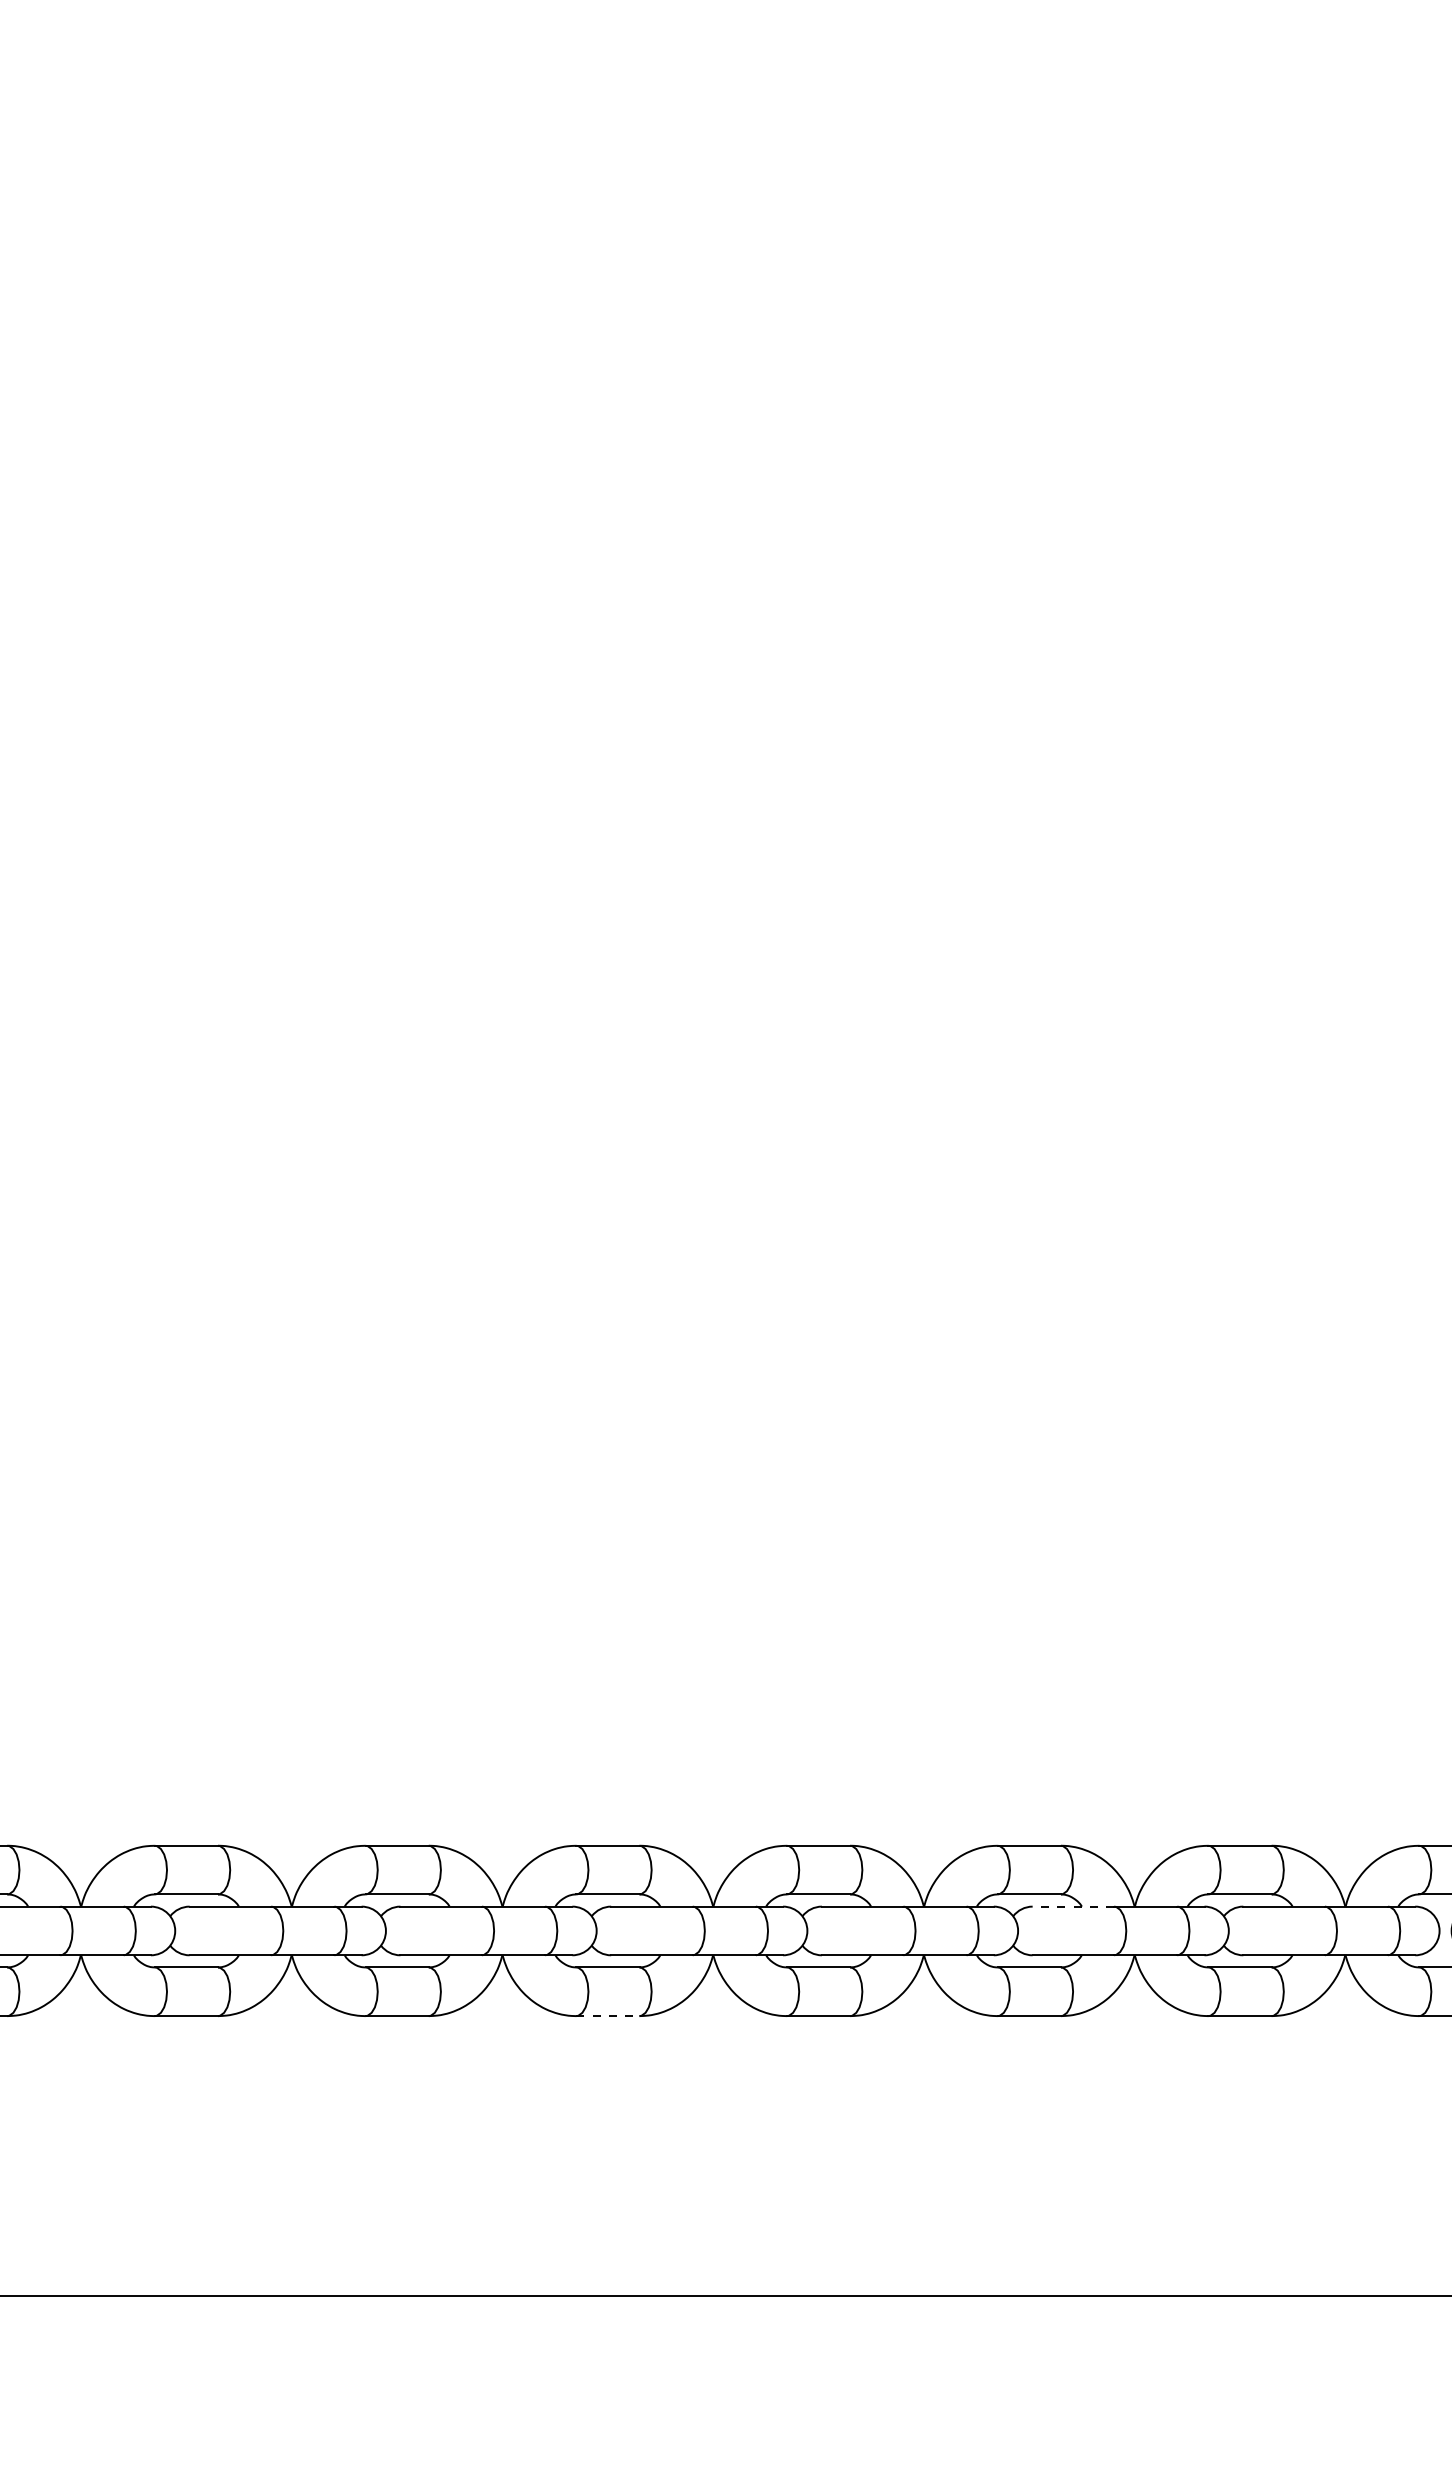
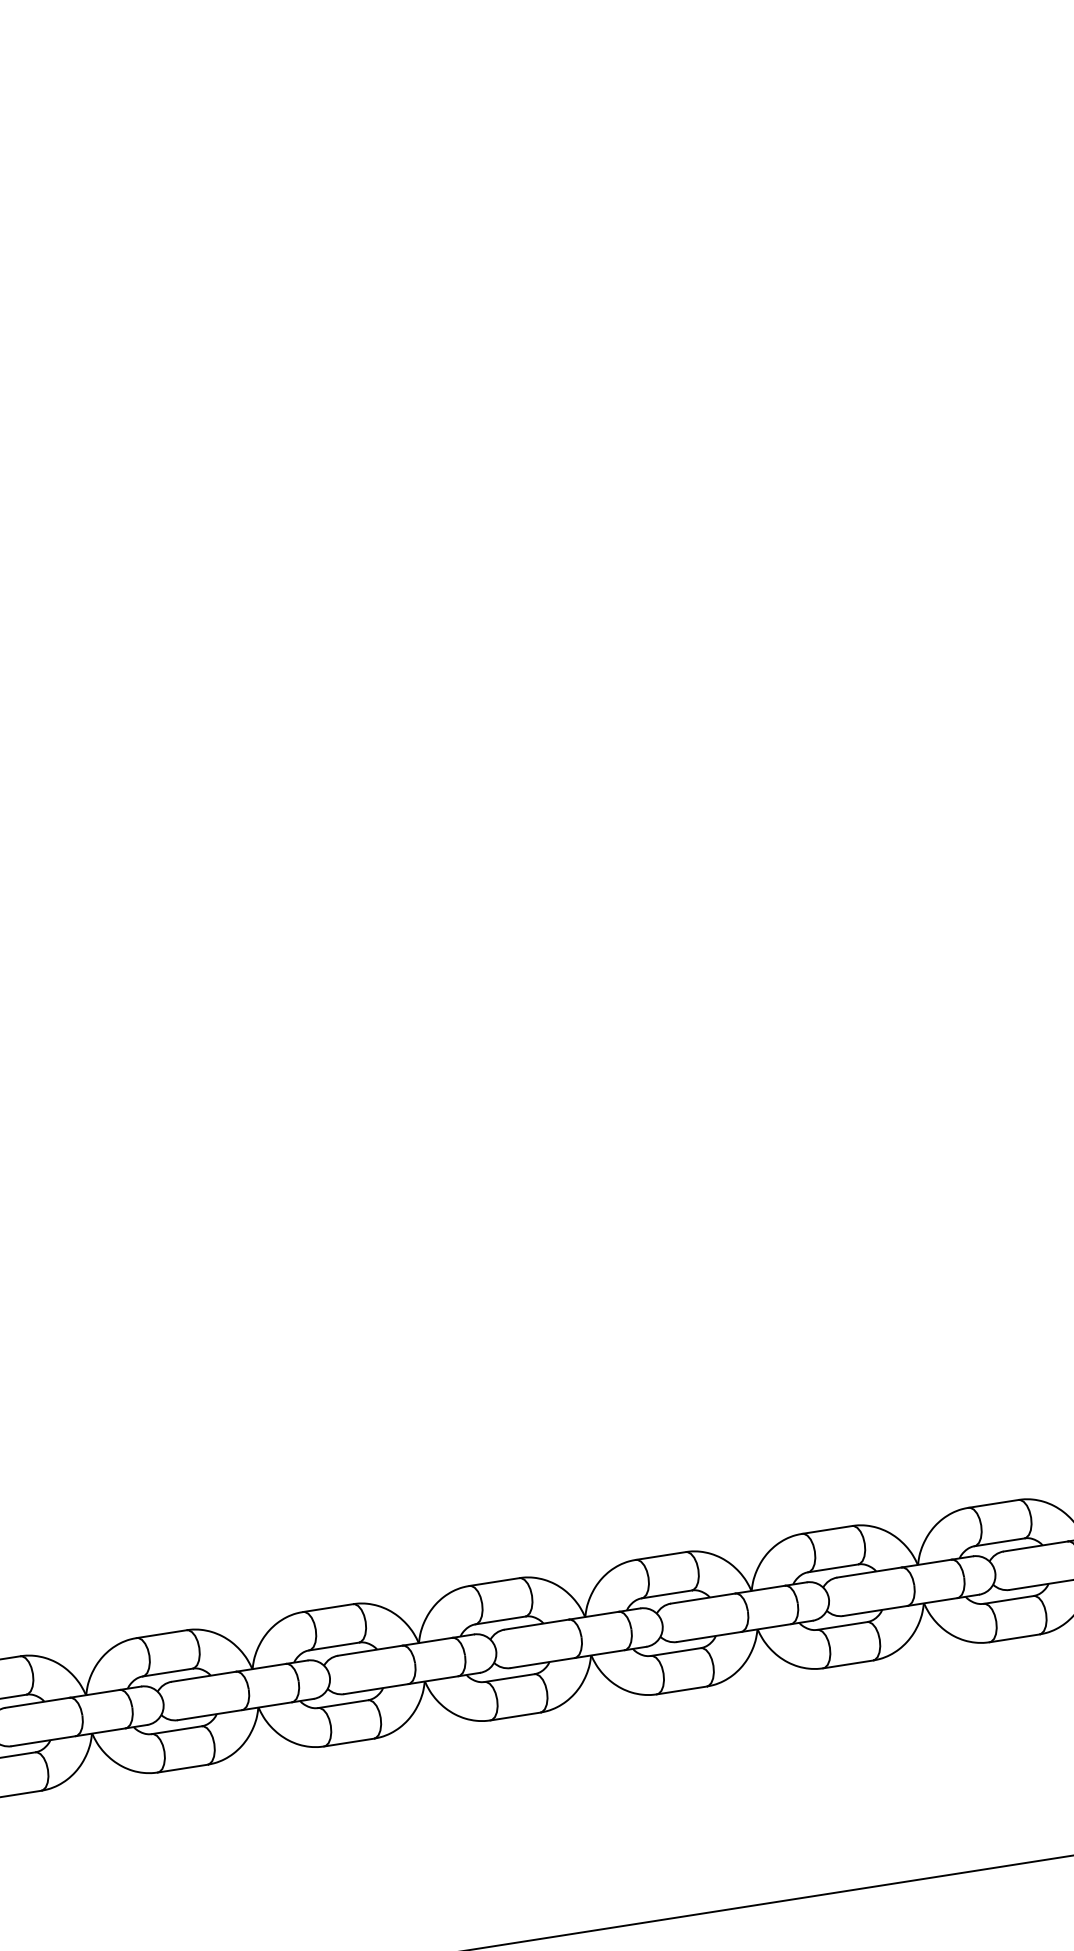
line: (1073, 1906) -> (1035, 1546), dashed -> solid
line: (607, 2016) -> (681, 1690), dashed -> solid

